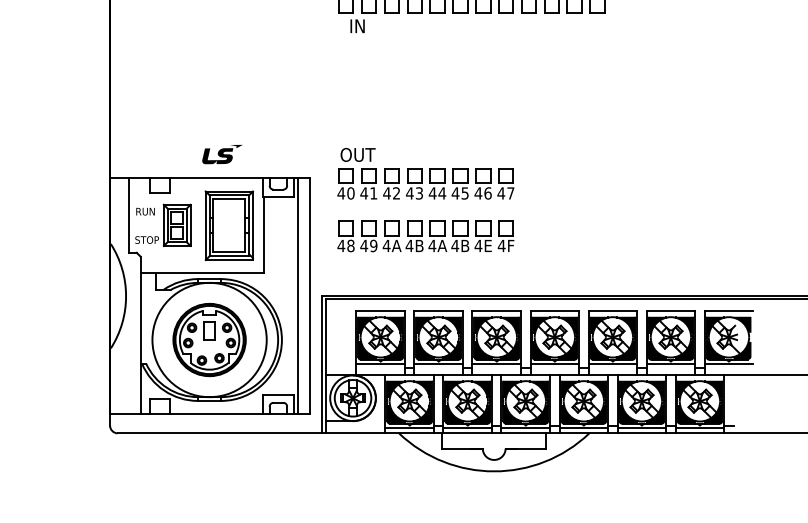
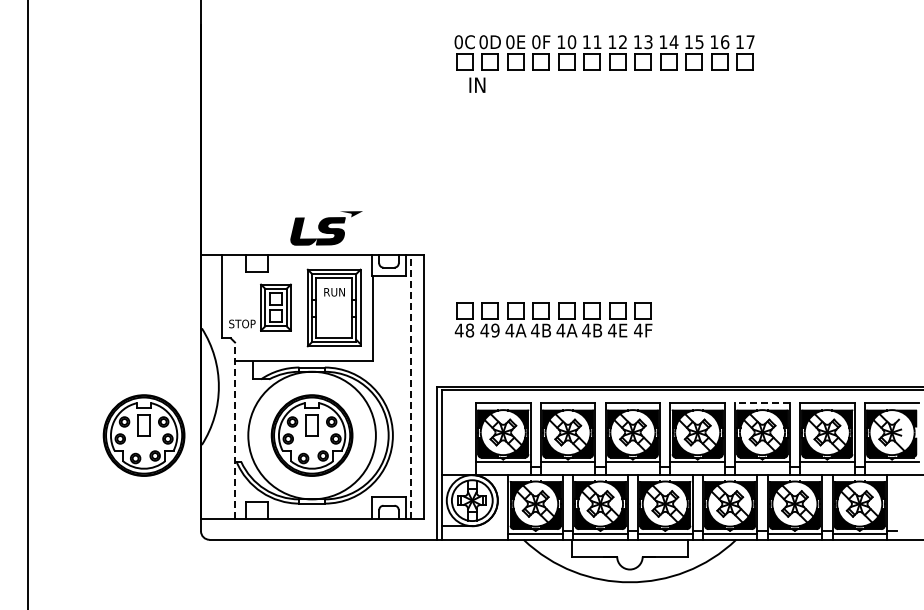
part: (222, 154) -> (326, 228), size x1.6
part: (425, 173) -> (553, 249), removed
text: (145, 211) -> (334, 292), moved
line: (298, 296) -> (411, 386), solid -> dashed
line: (612, 310) -> (762, 402), solid -> dashed
line: (140, 335) -> (235, 430), solid -> dashed
part: (58, 339) -> (143, 435), added

